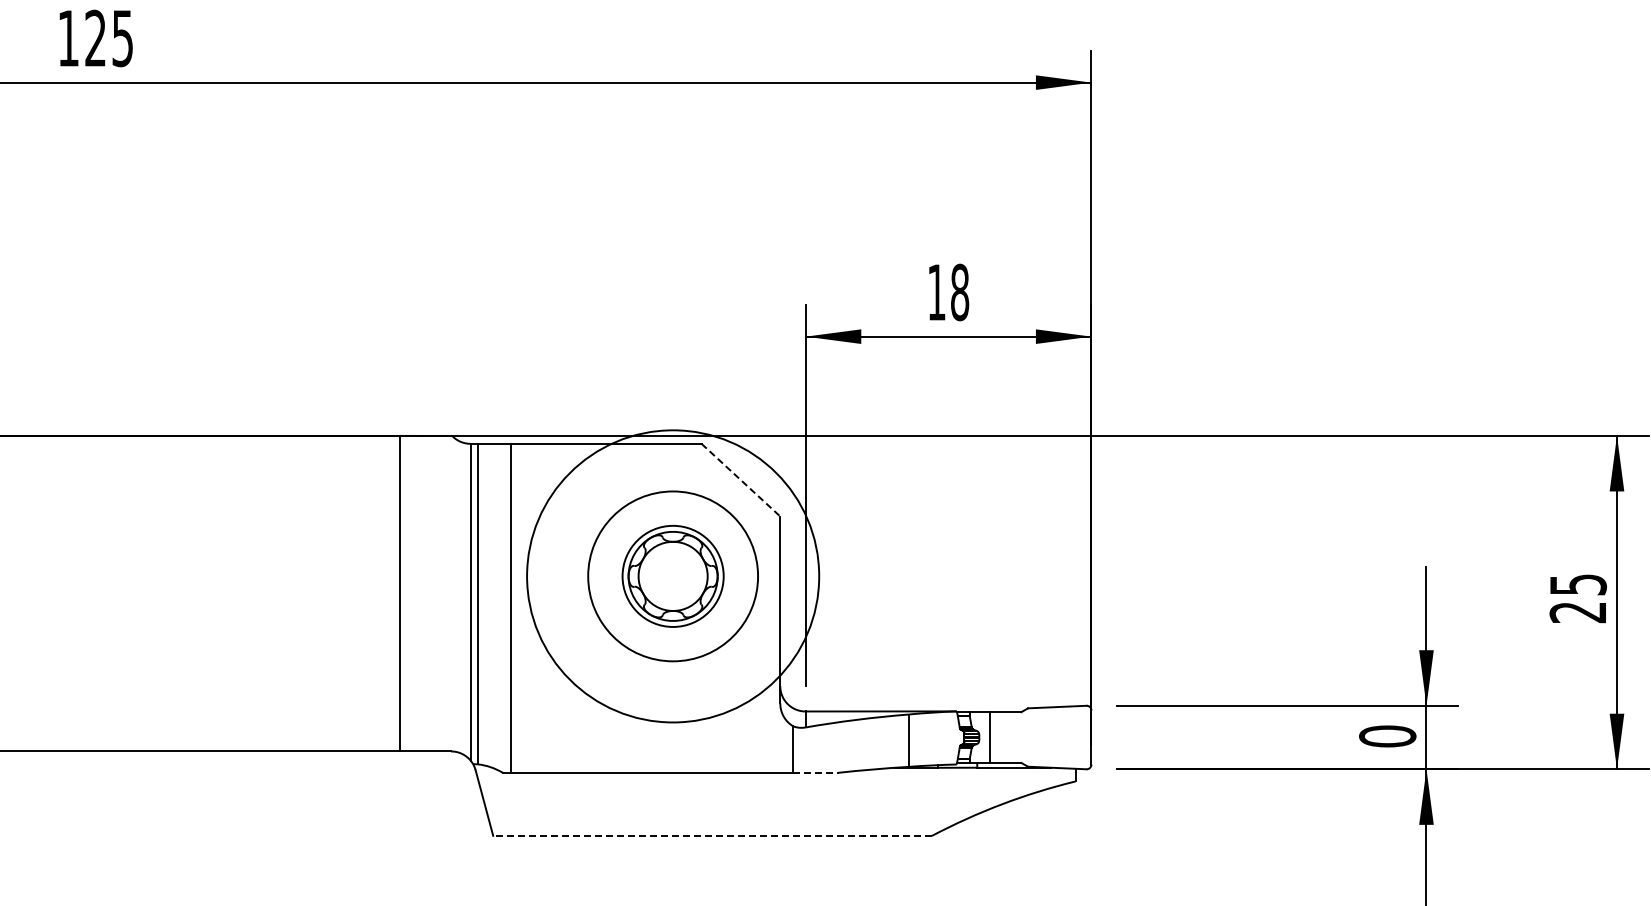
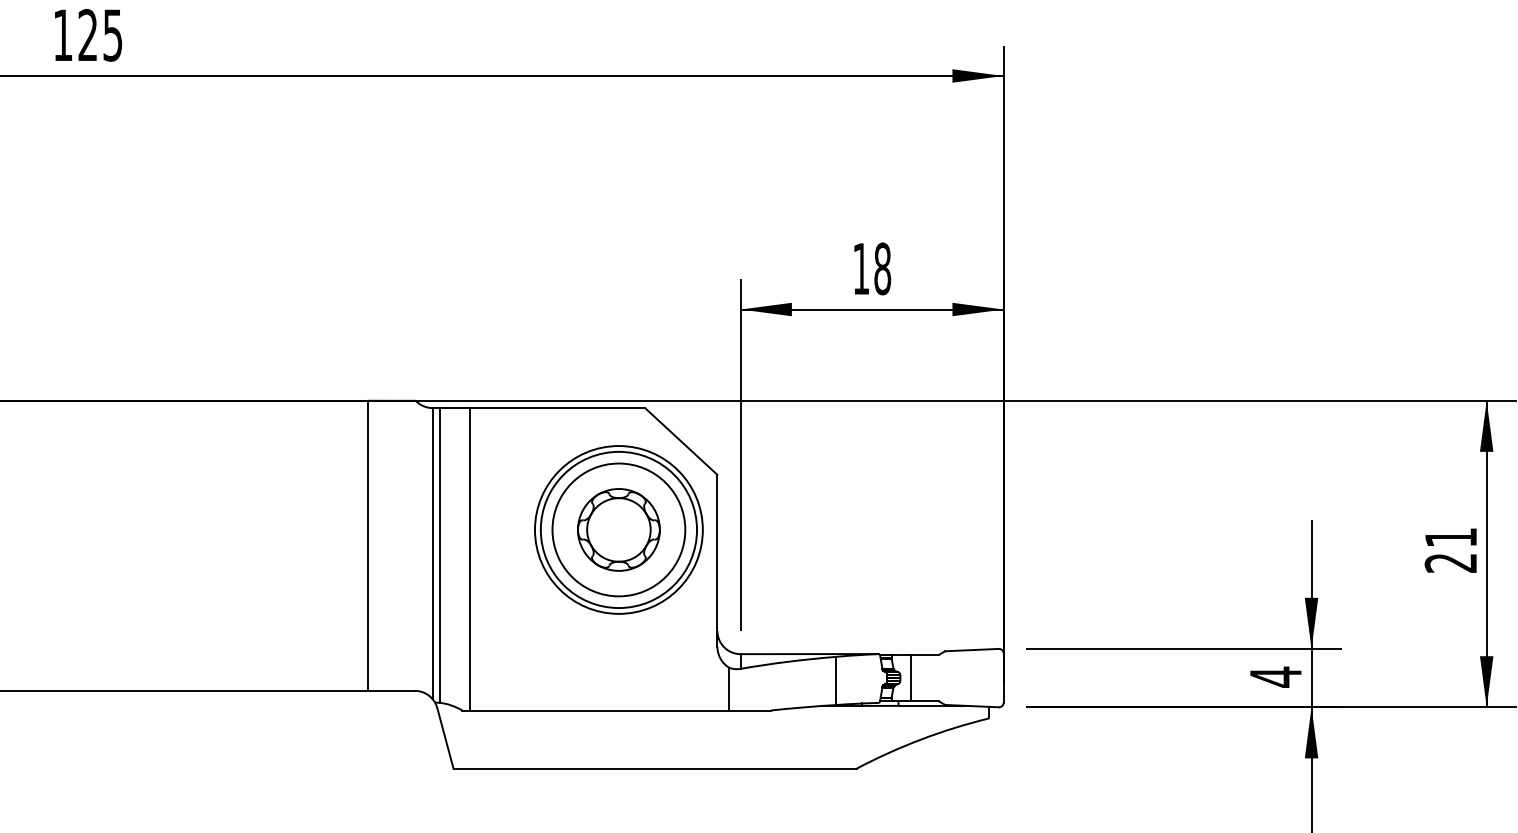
line: (740, 480) -> (680, 441), dashed -> solid
circle: (672, 576) -> (618, 530), size x0.62
circle: (672, 576) -> (618, 530), size x1.43
text: (1578, 584) -> (1451, 537), 25 -> 21
text: (1387, 736) -> (1275, 677), 0 -> 4
line: (815, 772) -> (749, 710), dashed -> solid
line: (712, 835) -> (655, 768), dashed -> solid

